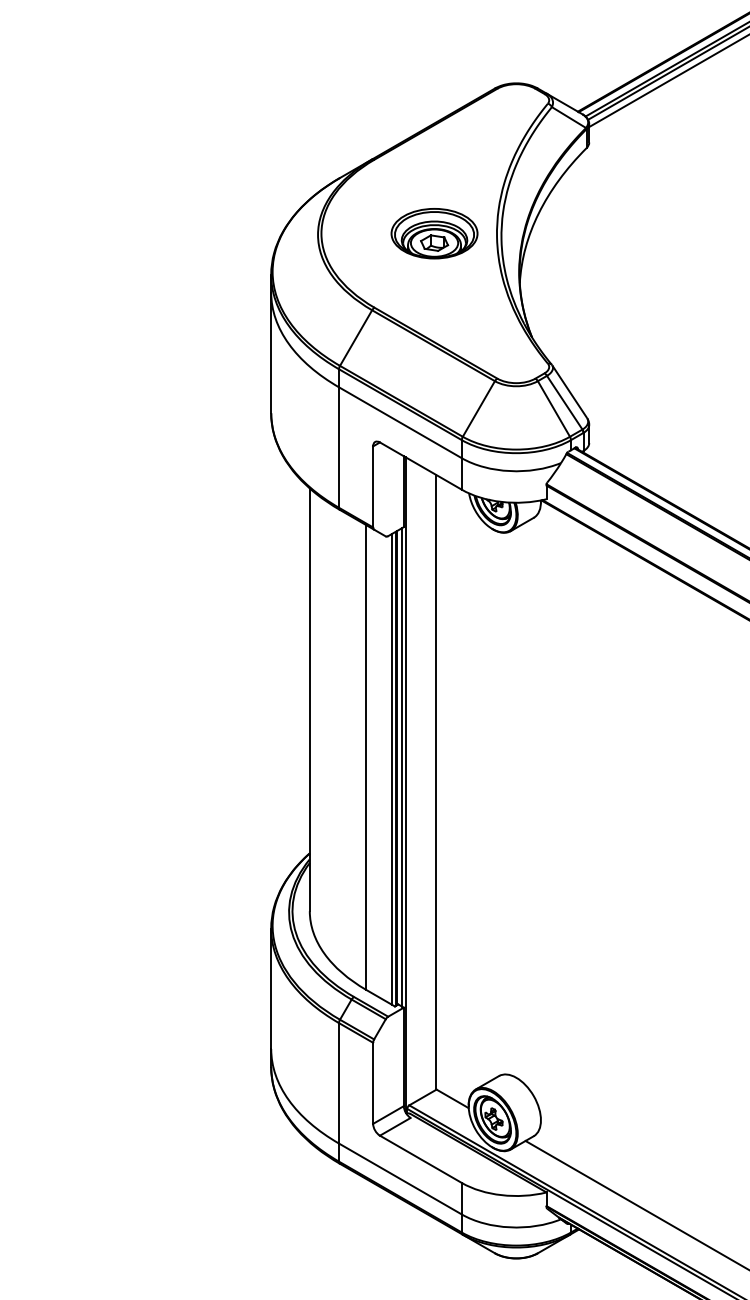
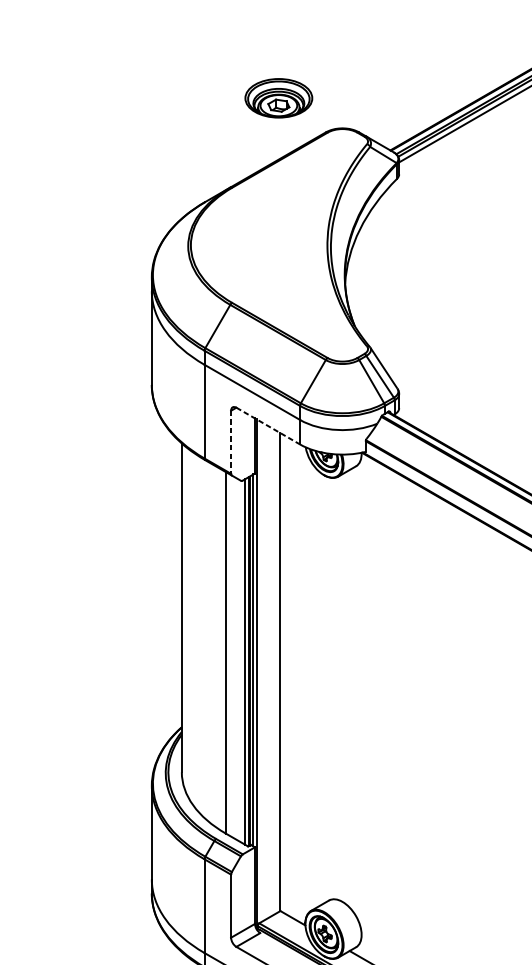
part: (434, 233) -> (278, 98), moved
line: (421, 466) -> (268, 426), solid -> dashed
line: (373, 486) -> (231, 441), solid -> dashed

